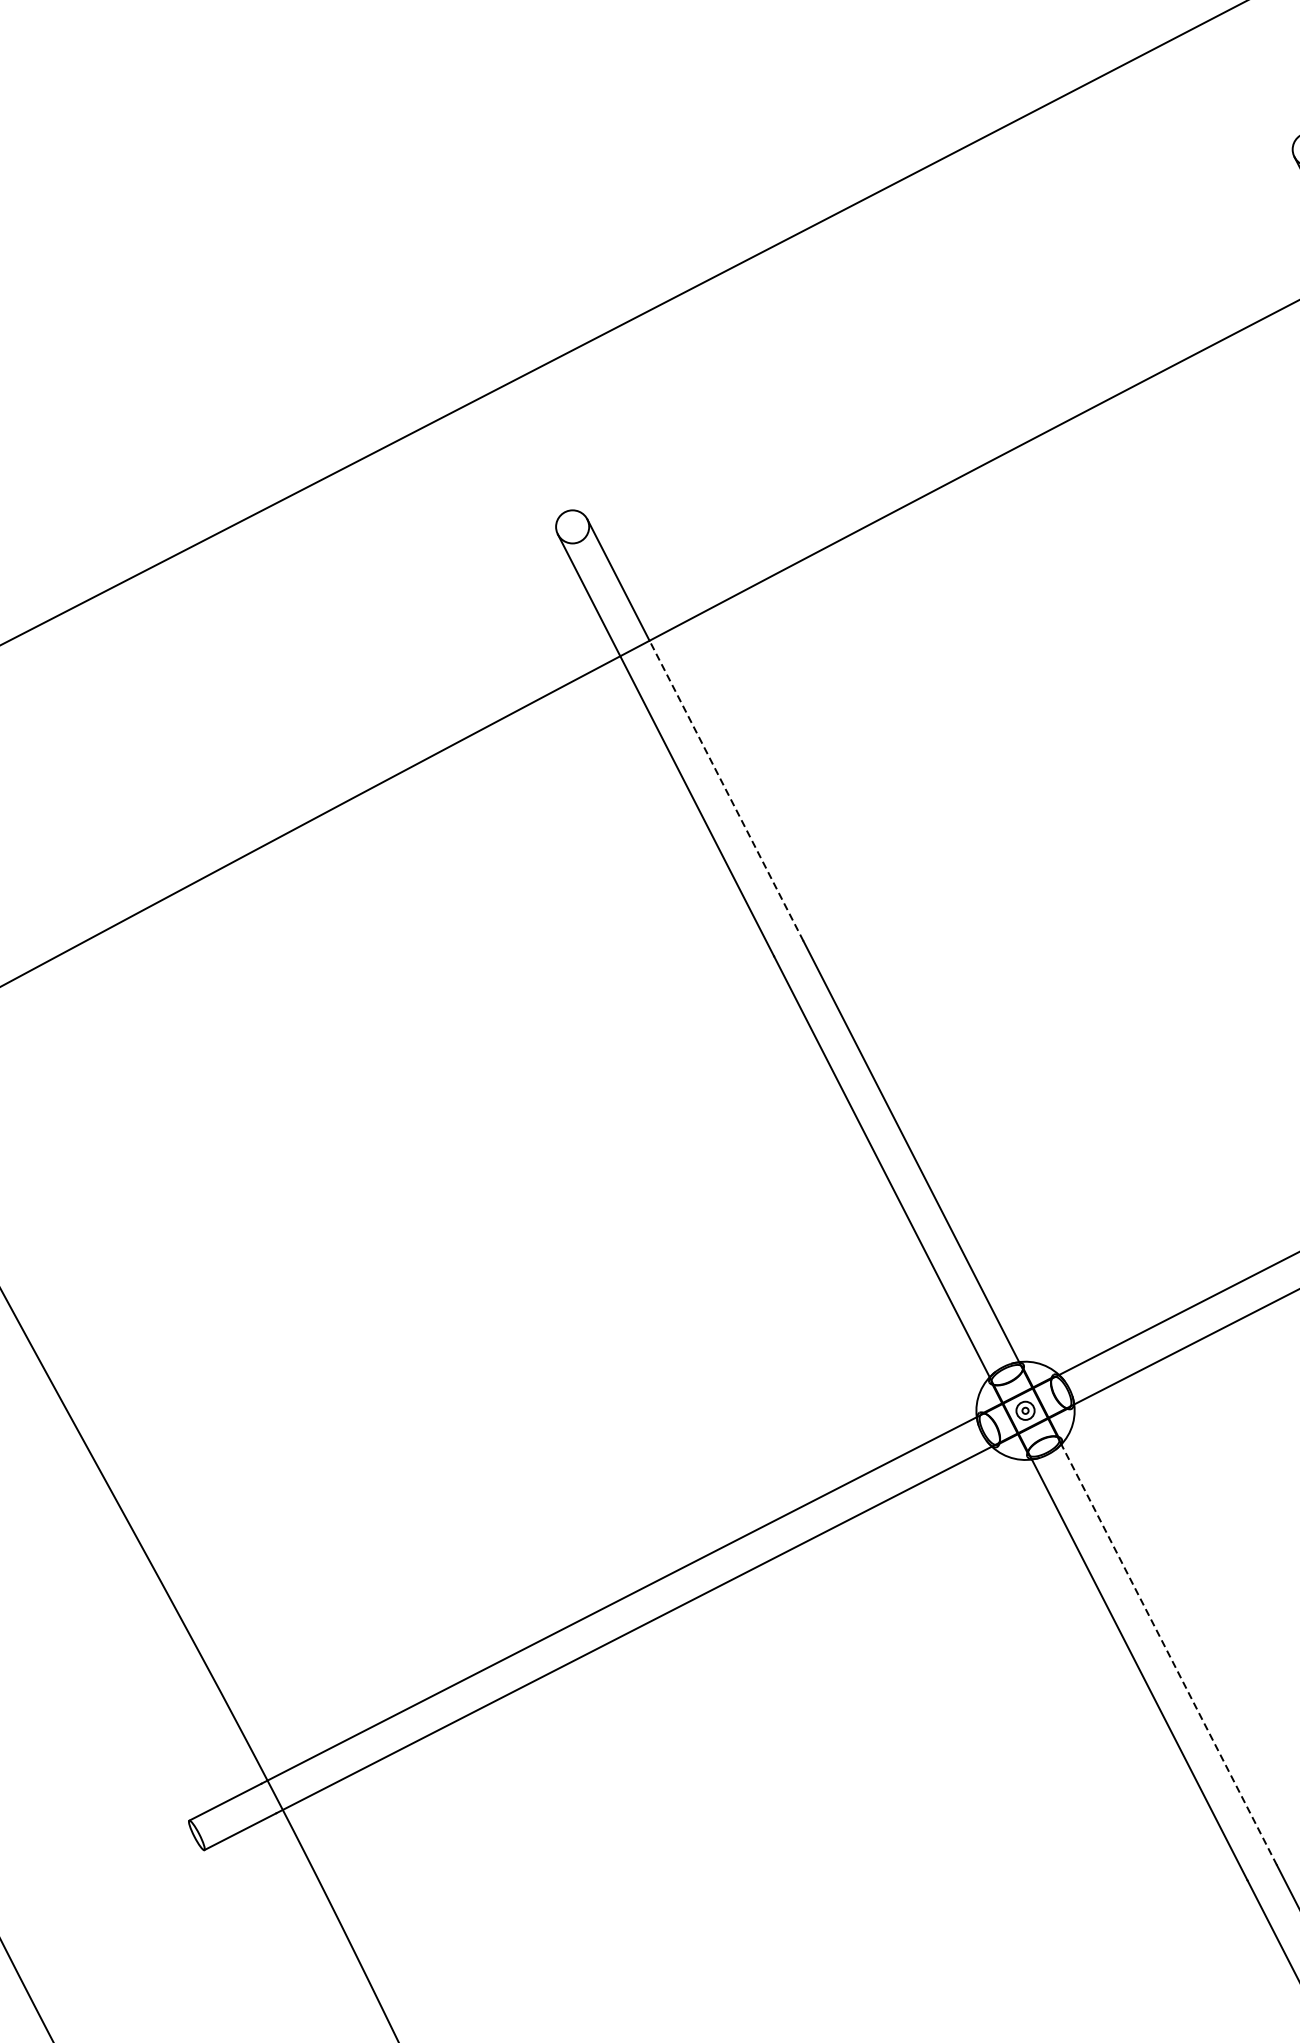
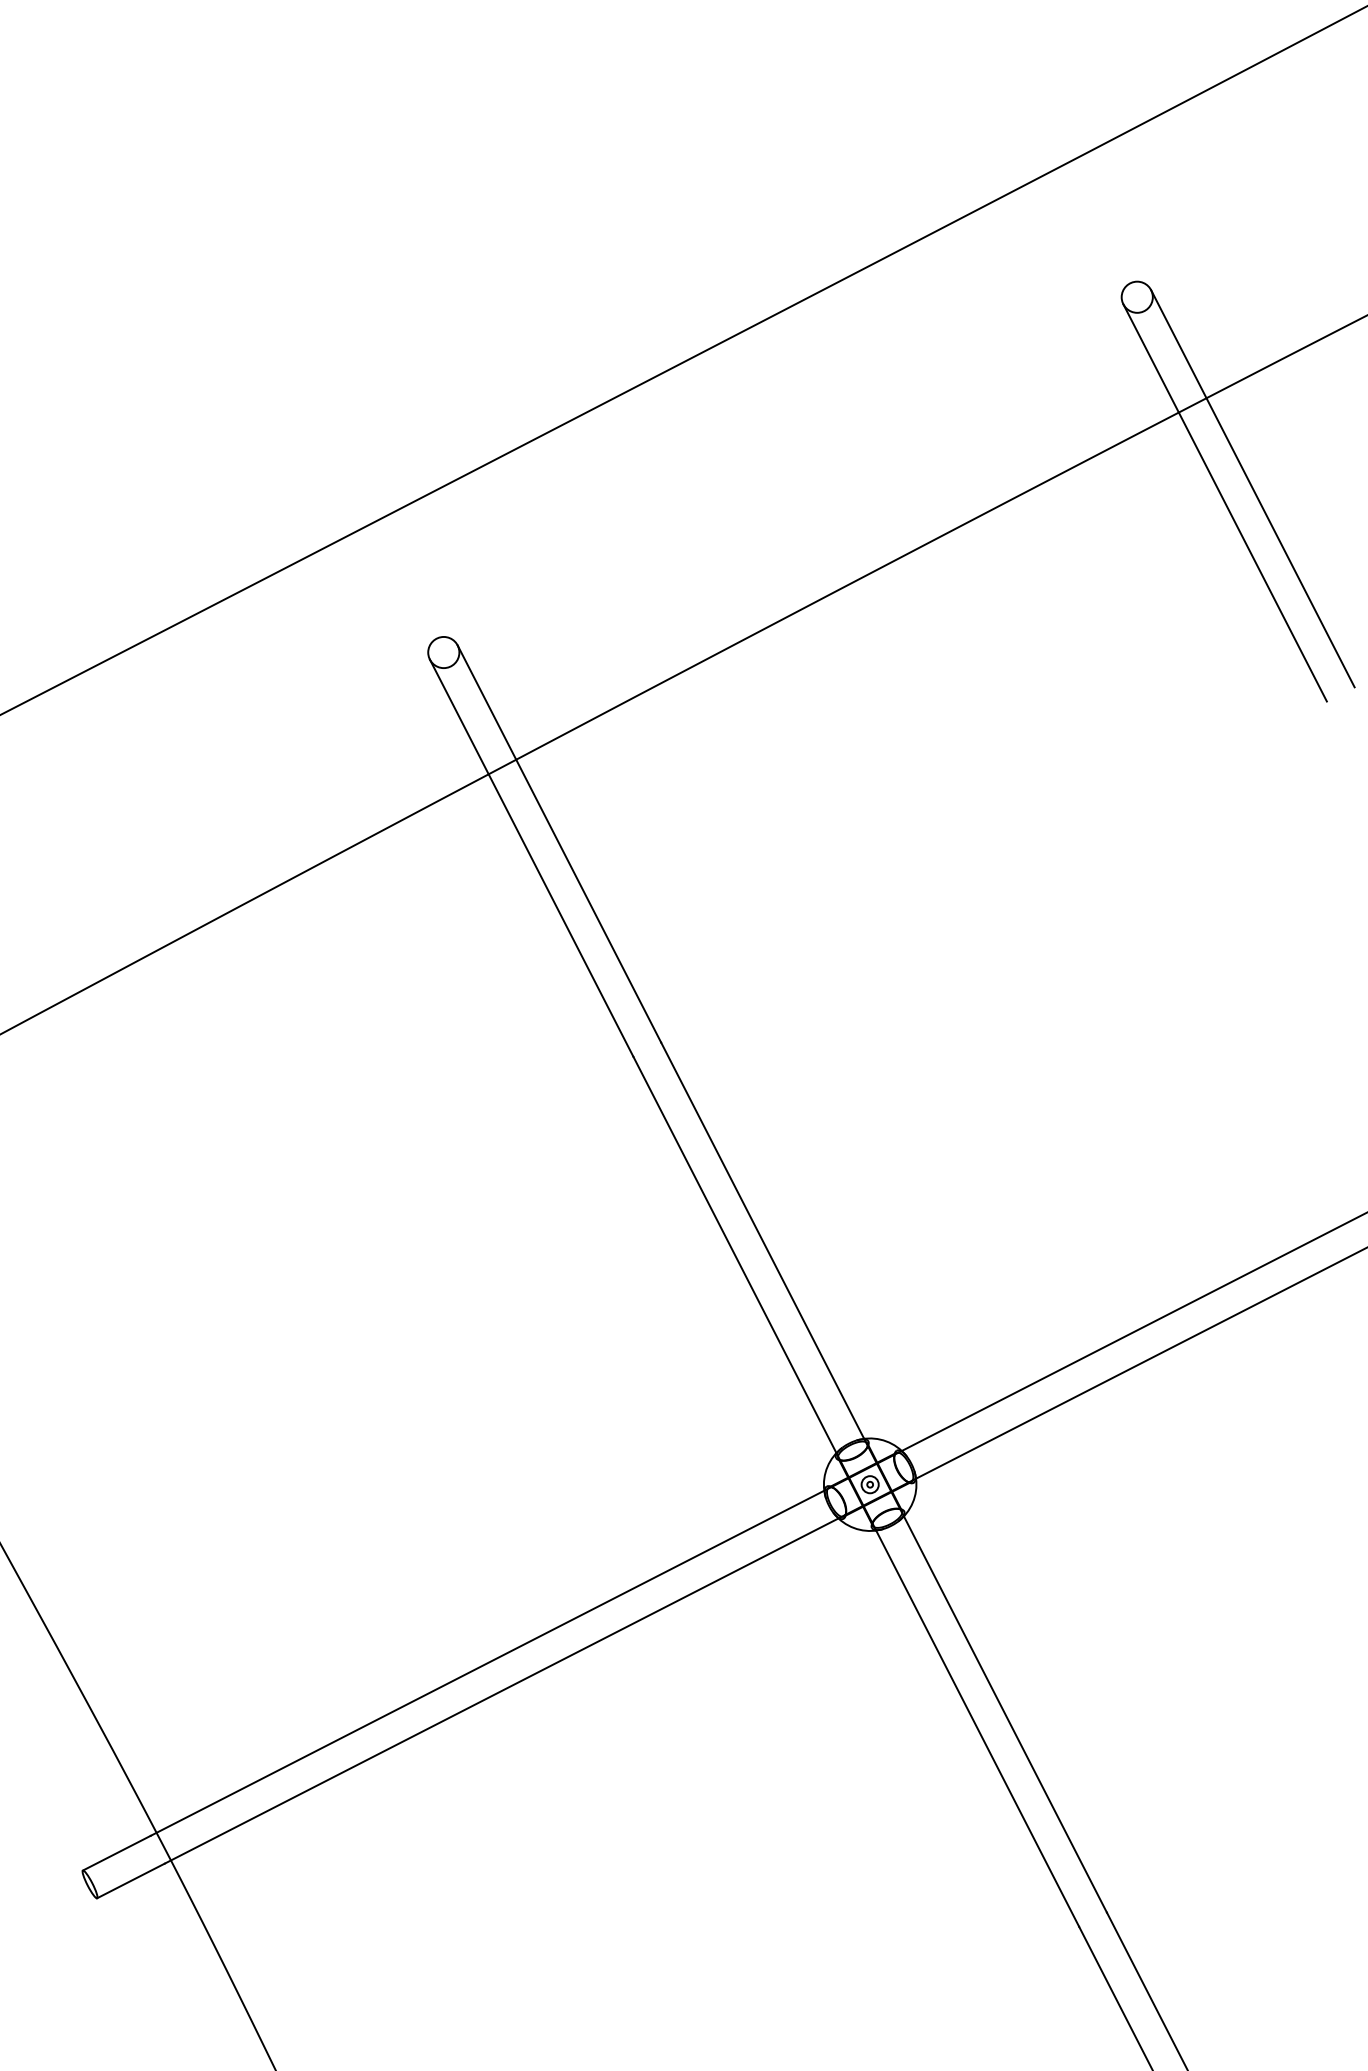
line: (726, 791) -> (588, 901), dashed -> solid
line: (1169, 1654) -> (1005, 1714), dashed -> solid

